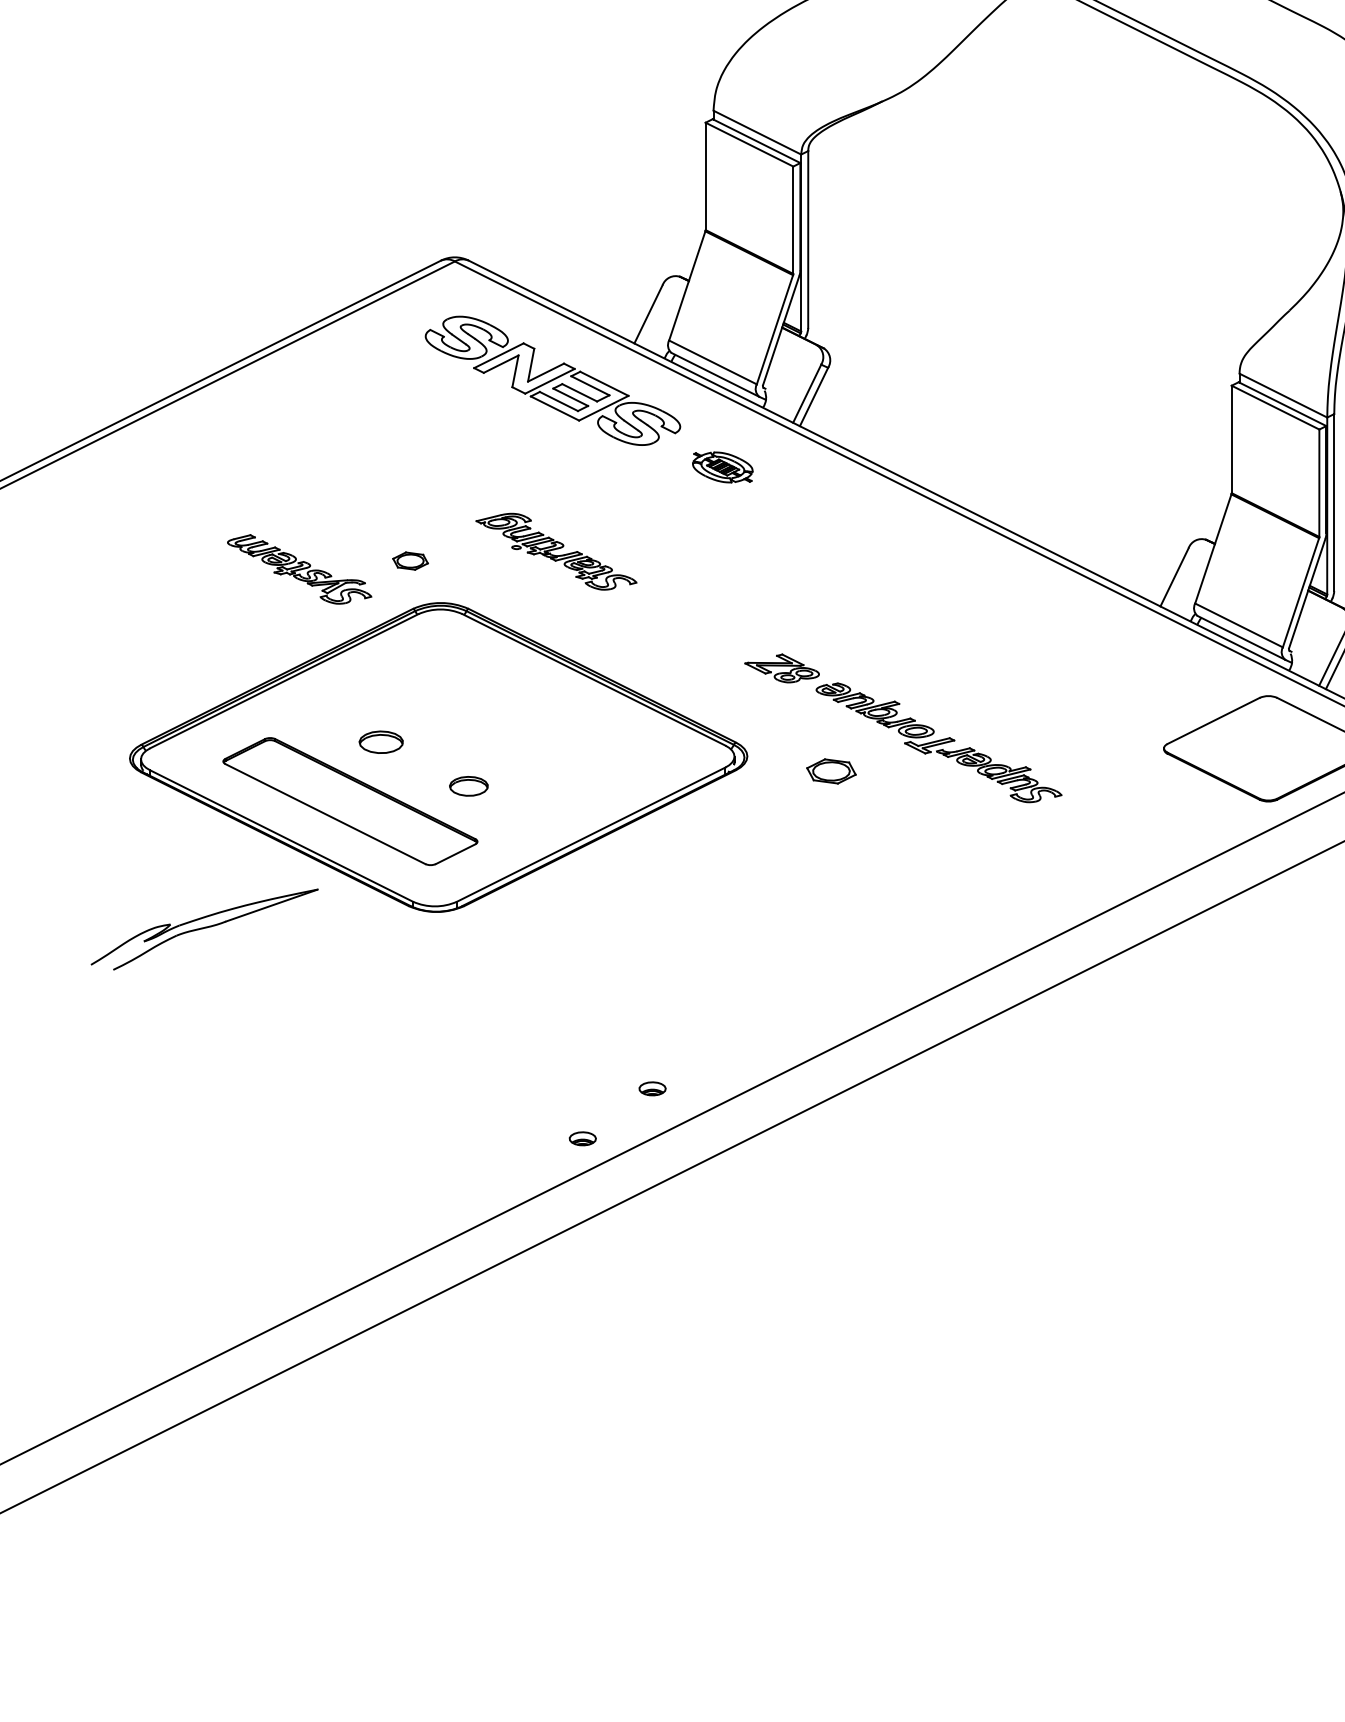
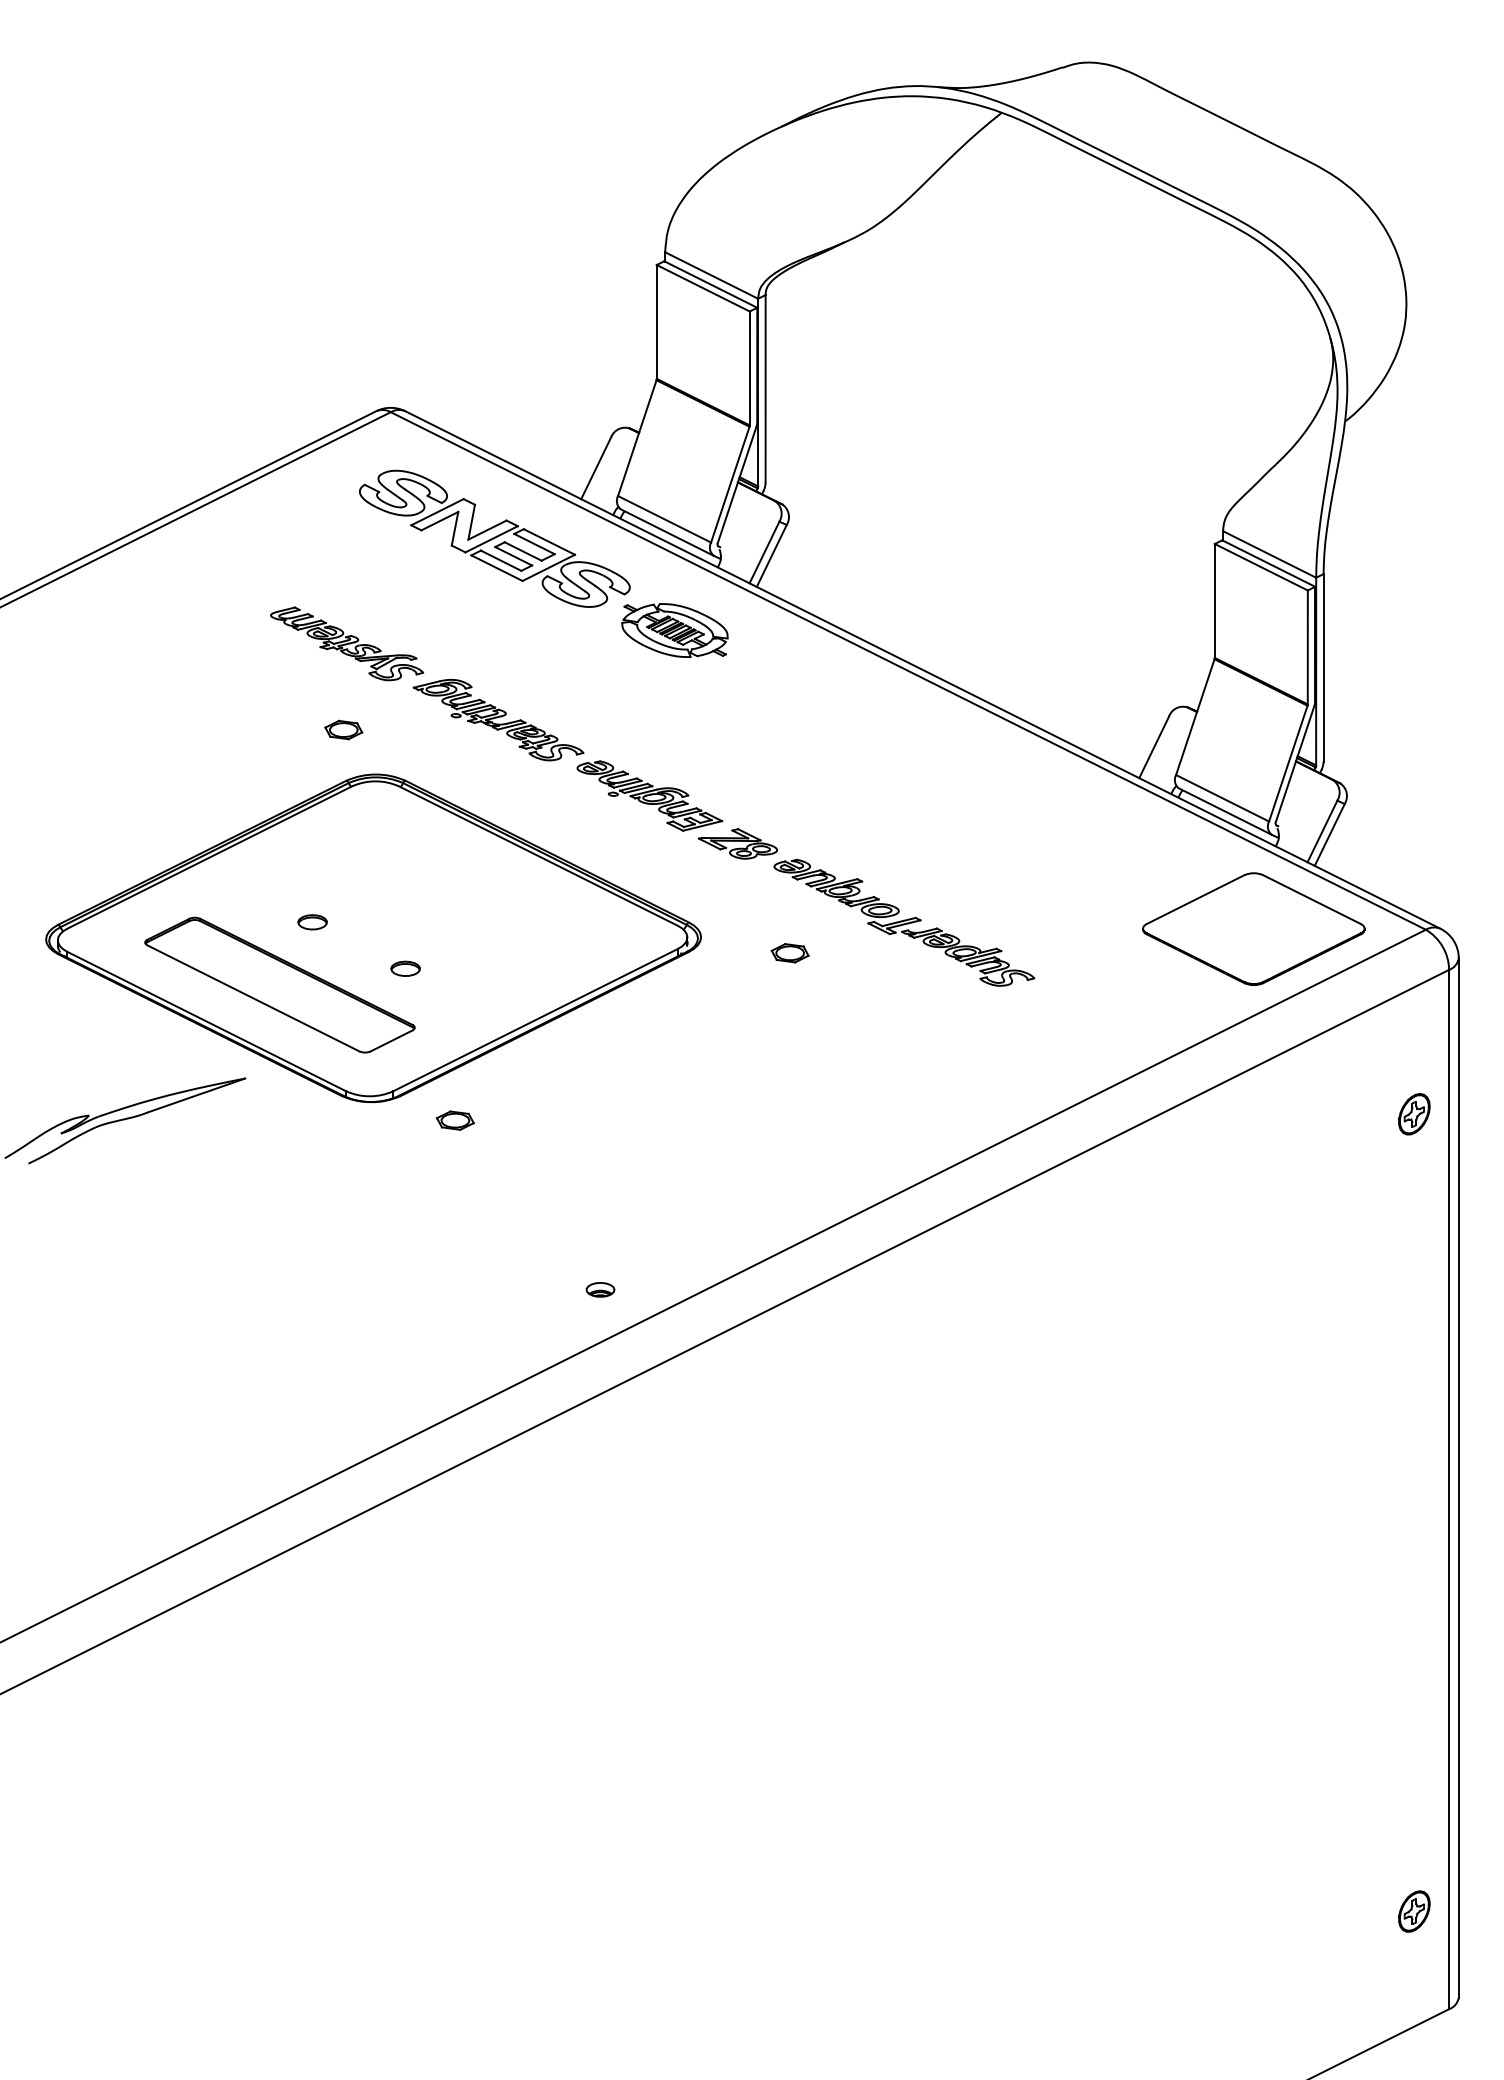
part: (722, 467) -> (674, 630), size x1.67
part: (300, 569) -> (347, 643), moved
part: (698, 622) -> (649, 795), added
part: (381, 742) -> (312, 922), size x0.62
part: (830, 771) -> (789, 953), size x0.71
part: (468, 785) -> (405, 968), size x0.71
part: (515, 929) -> (455, 1120), added
part: (582, 1138) -> (526, 1342), removed

